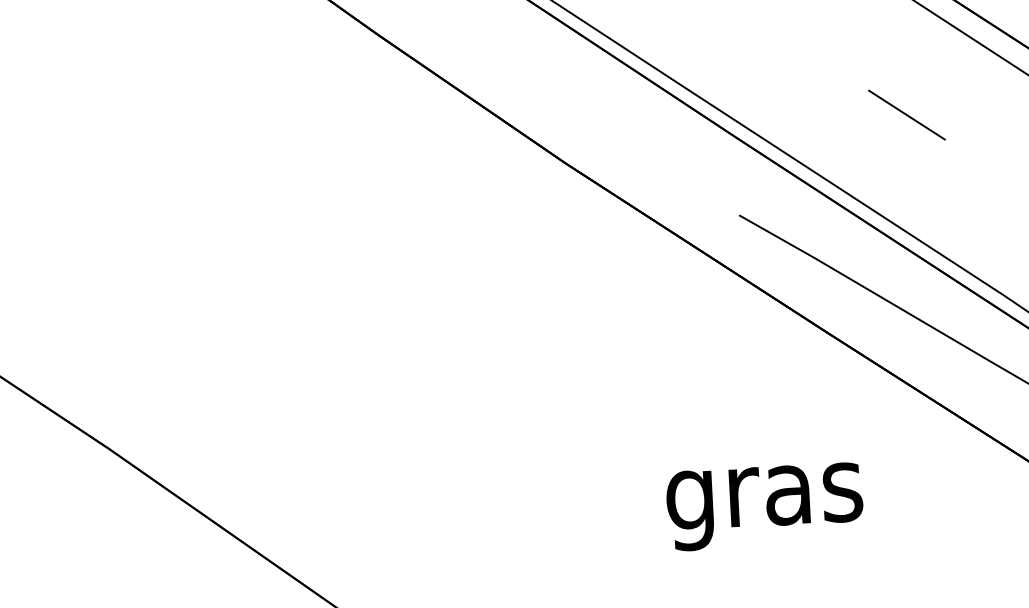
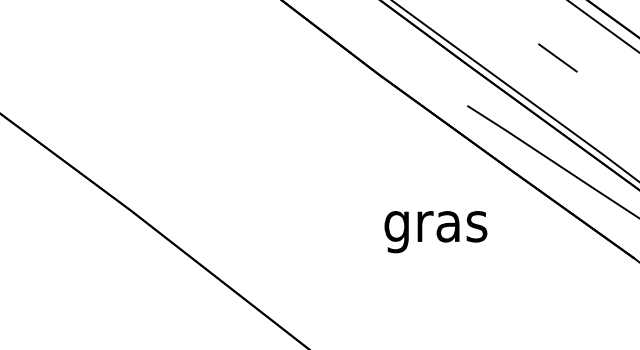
text: (764, 507) -> (435, 232), moved

